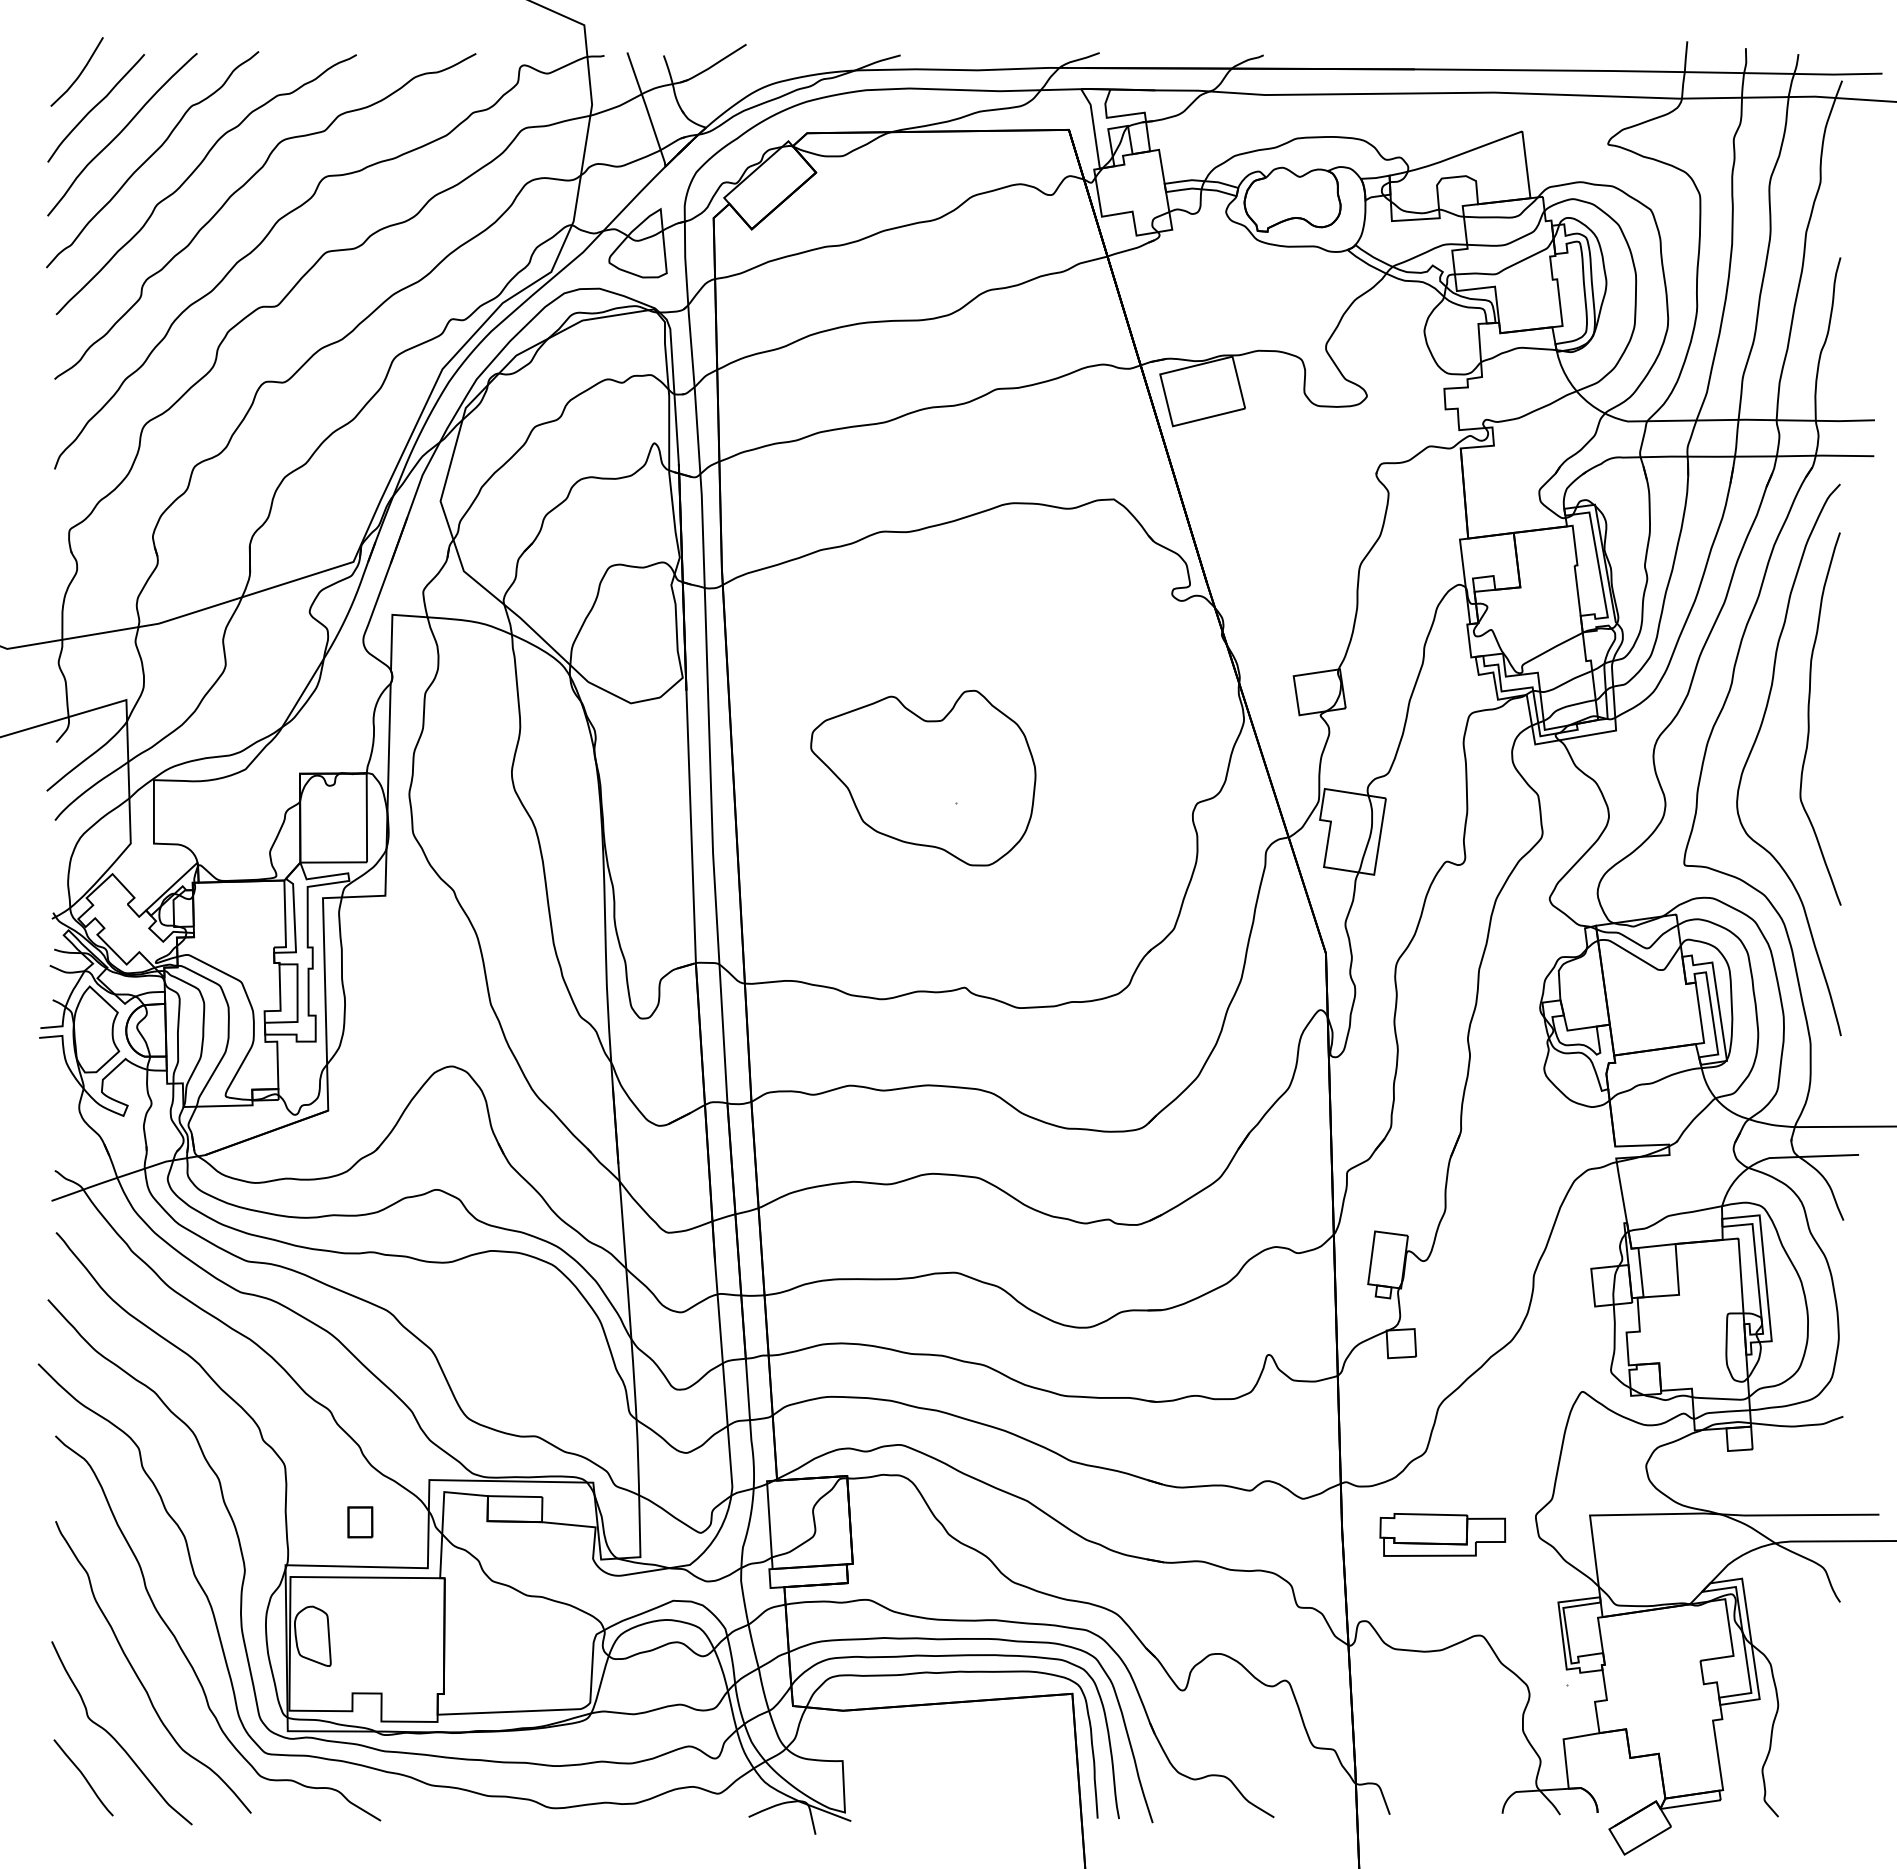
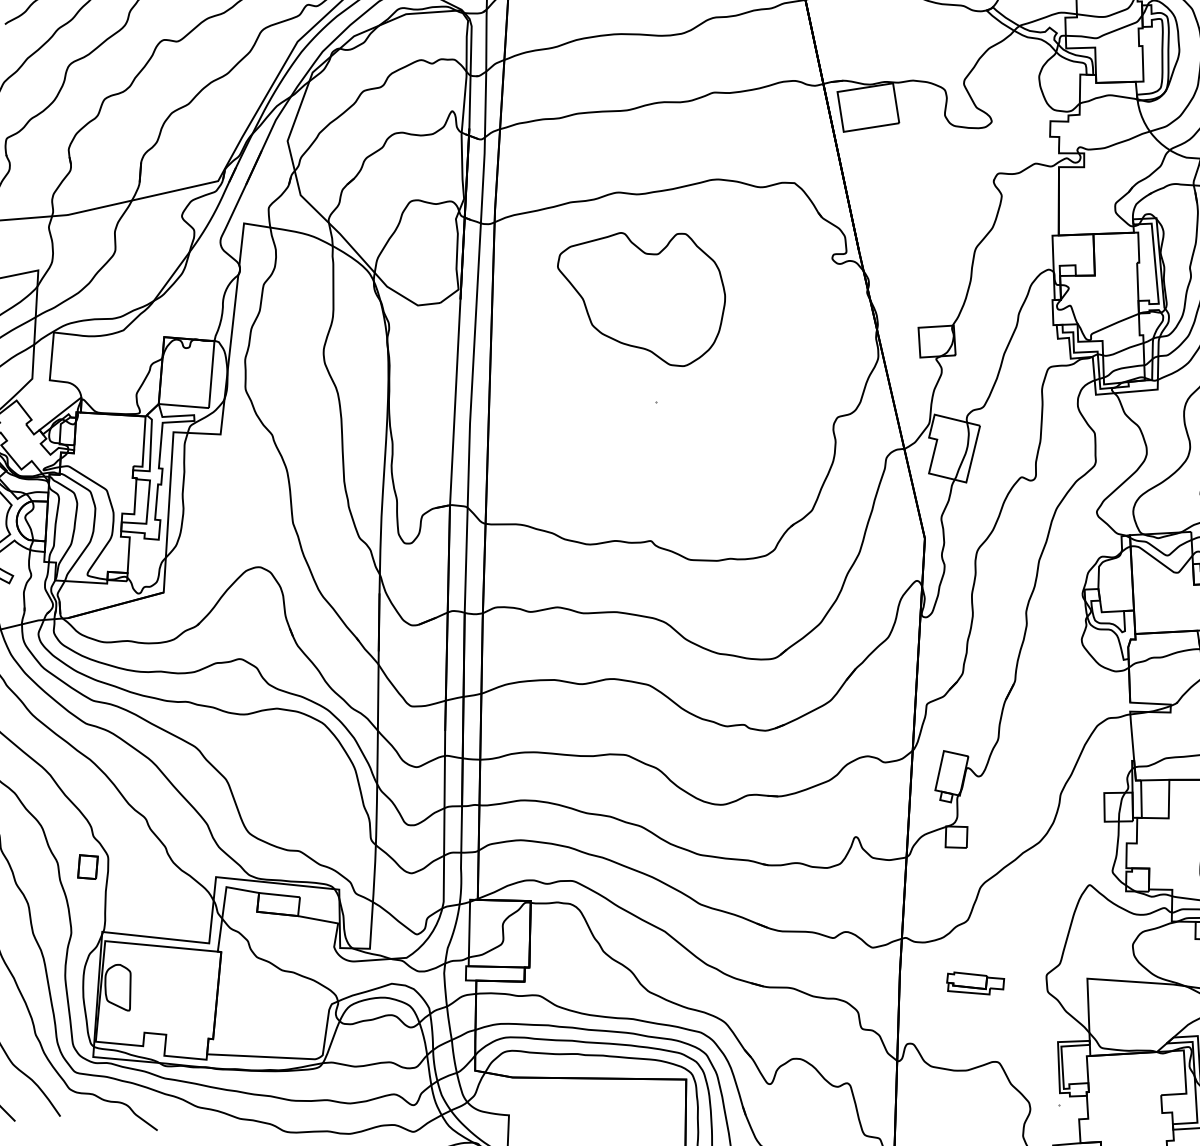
part: (923, 778) -> (640, 296), moved
part: (360, 1522) -> (88, 867), moved
part: (1442, 1534) -> (975, 983), size x0.6

